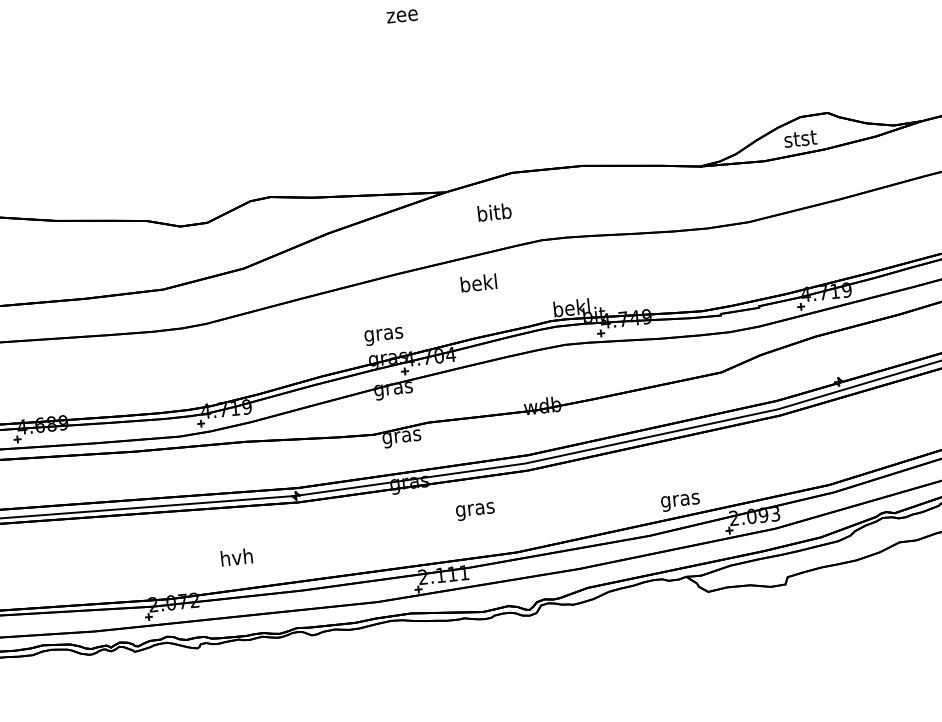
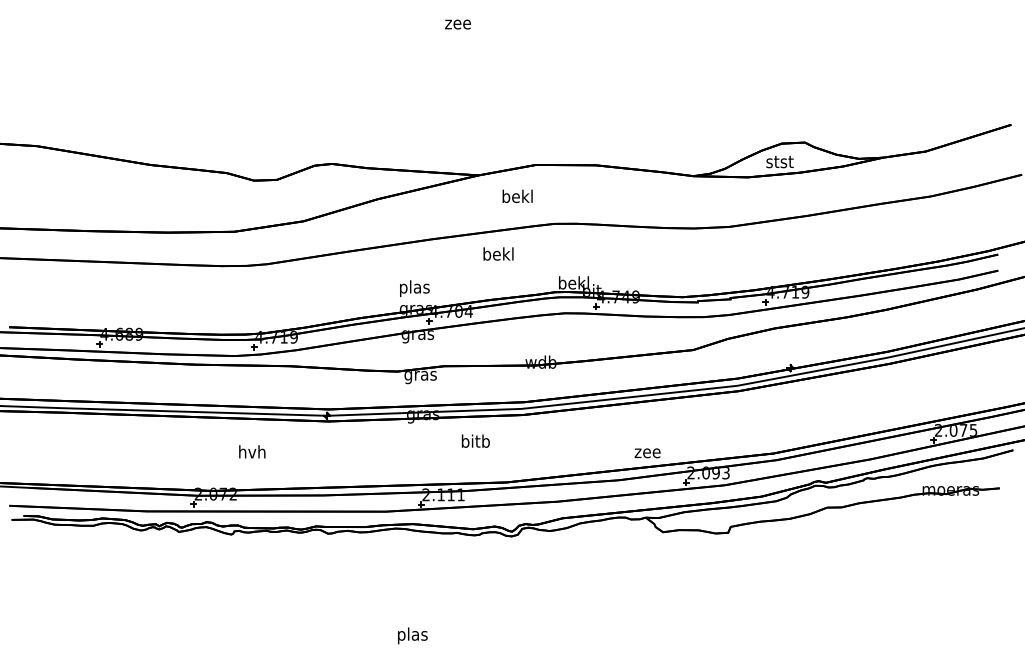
text: (494, 212) -> (517, 196), bitb -> bekl
text: (383, 334) -> (414, 288), gras -> plas
text: (680, 501) -> (647, 454), gras -> zee
text: (475, 509) -> (475, 442), gras -> bitb
text: (237, 556) -> (252, 451), moved

